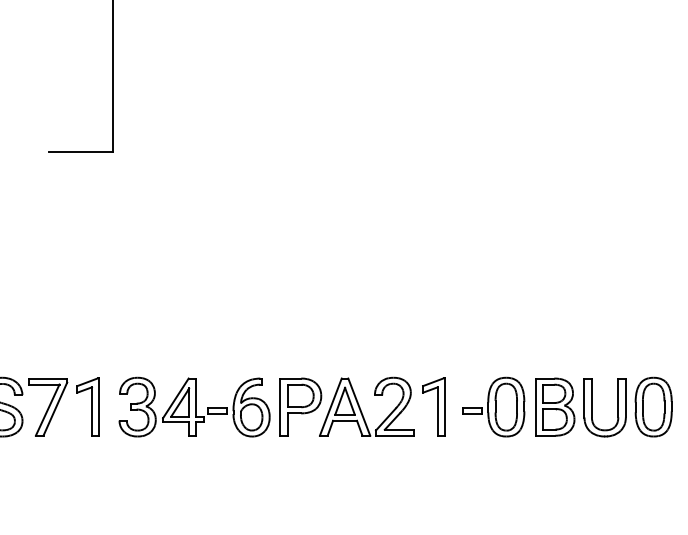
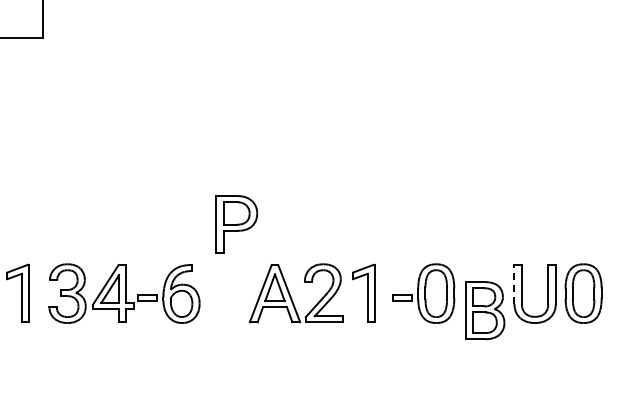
line: (584, 397) -> (514, 284), solid -> dashed
part: (300, 406) -> (236, 224), moved
part: (555, 406) -> (485, 310), moved

